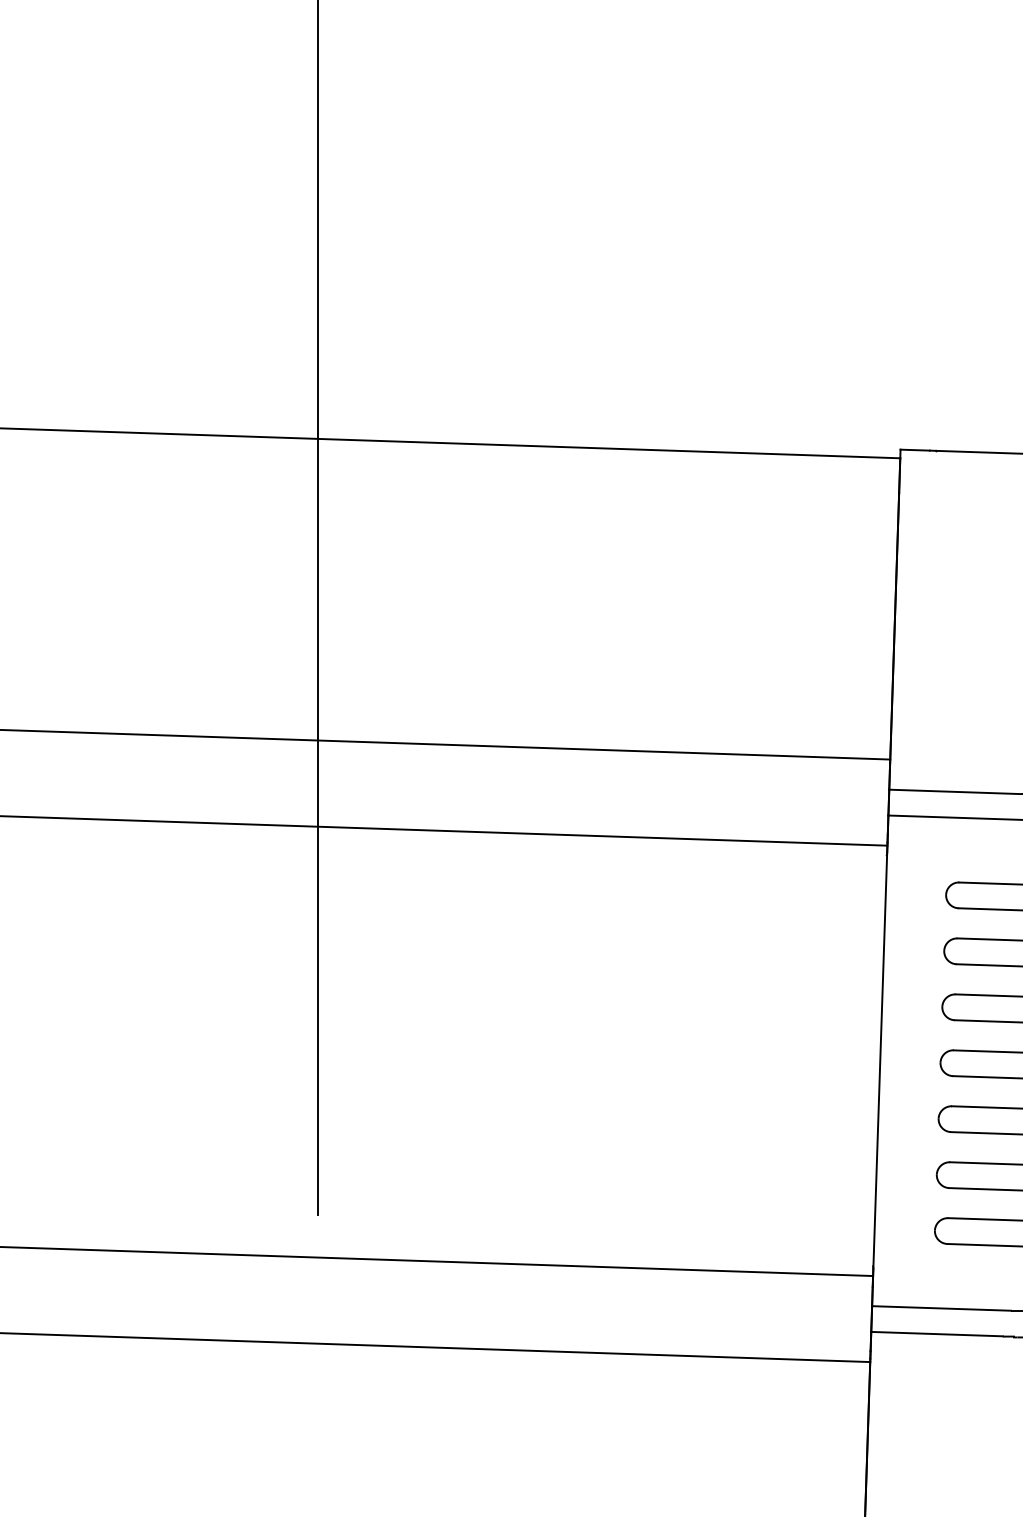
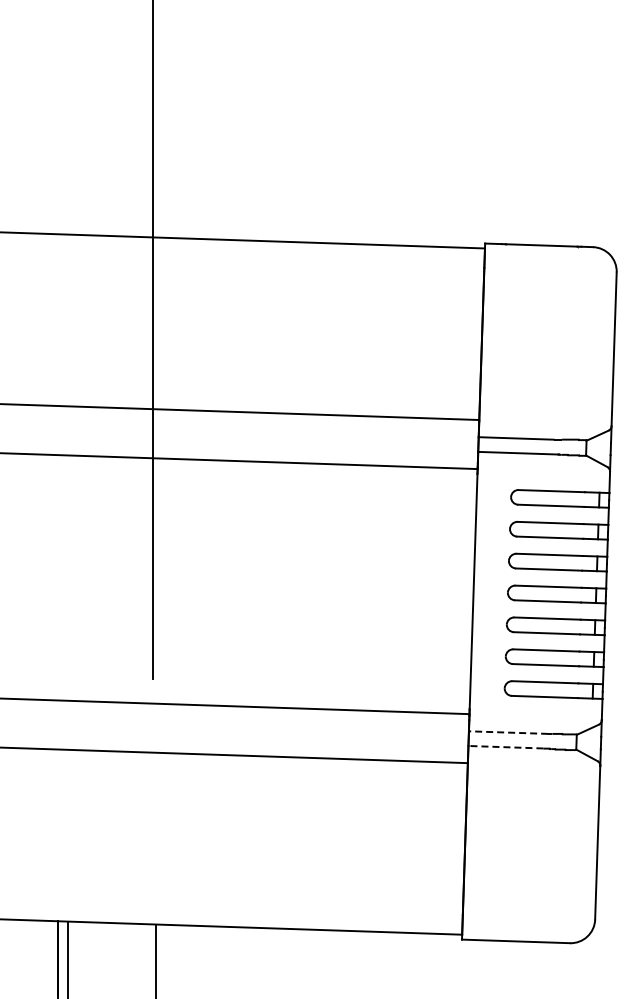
line: (941, 1308) -> (508, 732), solid -> dashed
line: (936, 1334) -> (505, 747), solid -> dashed

